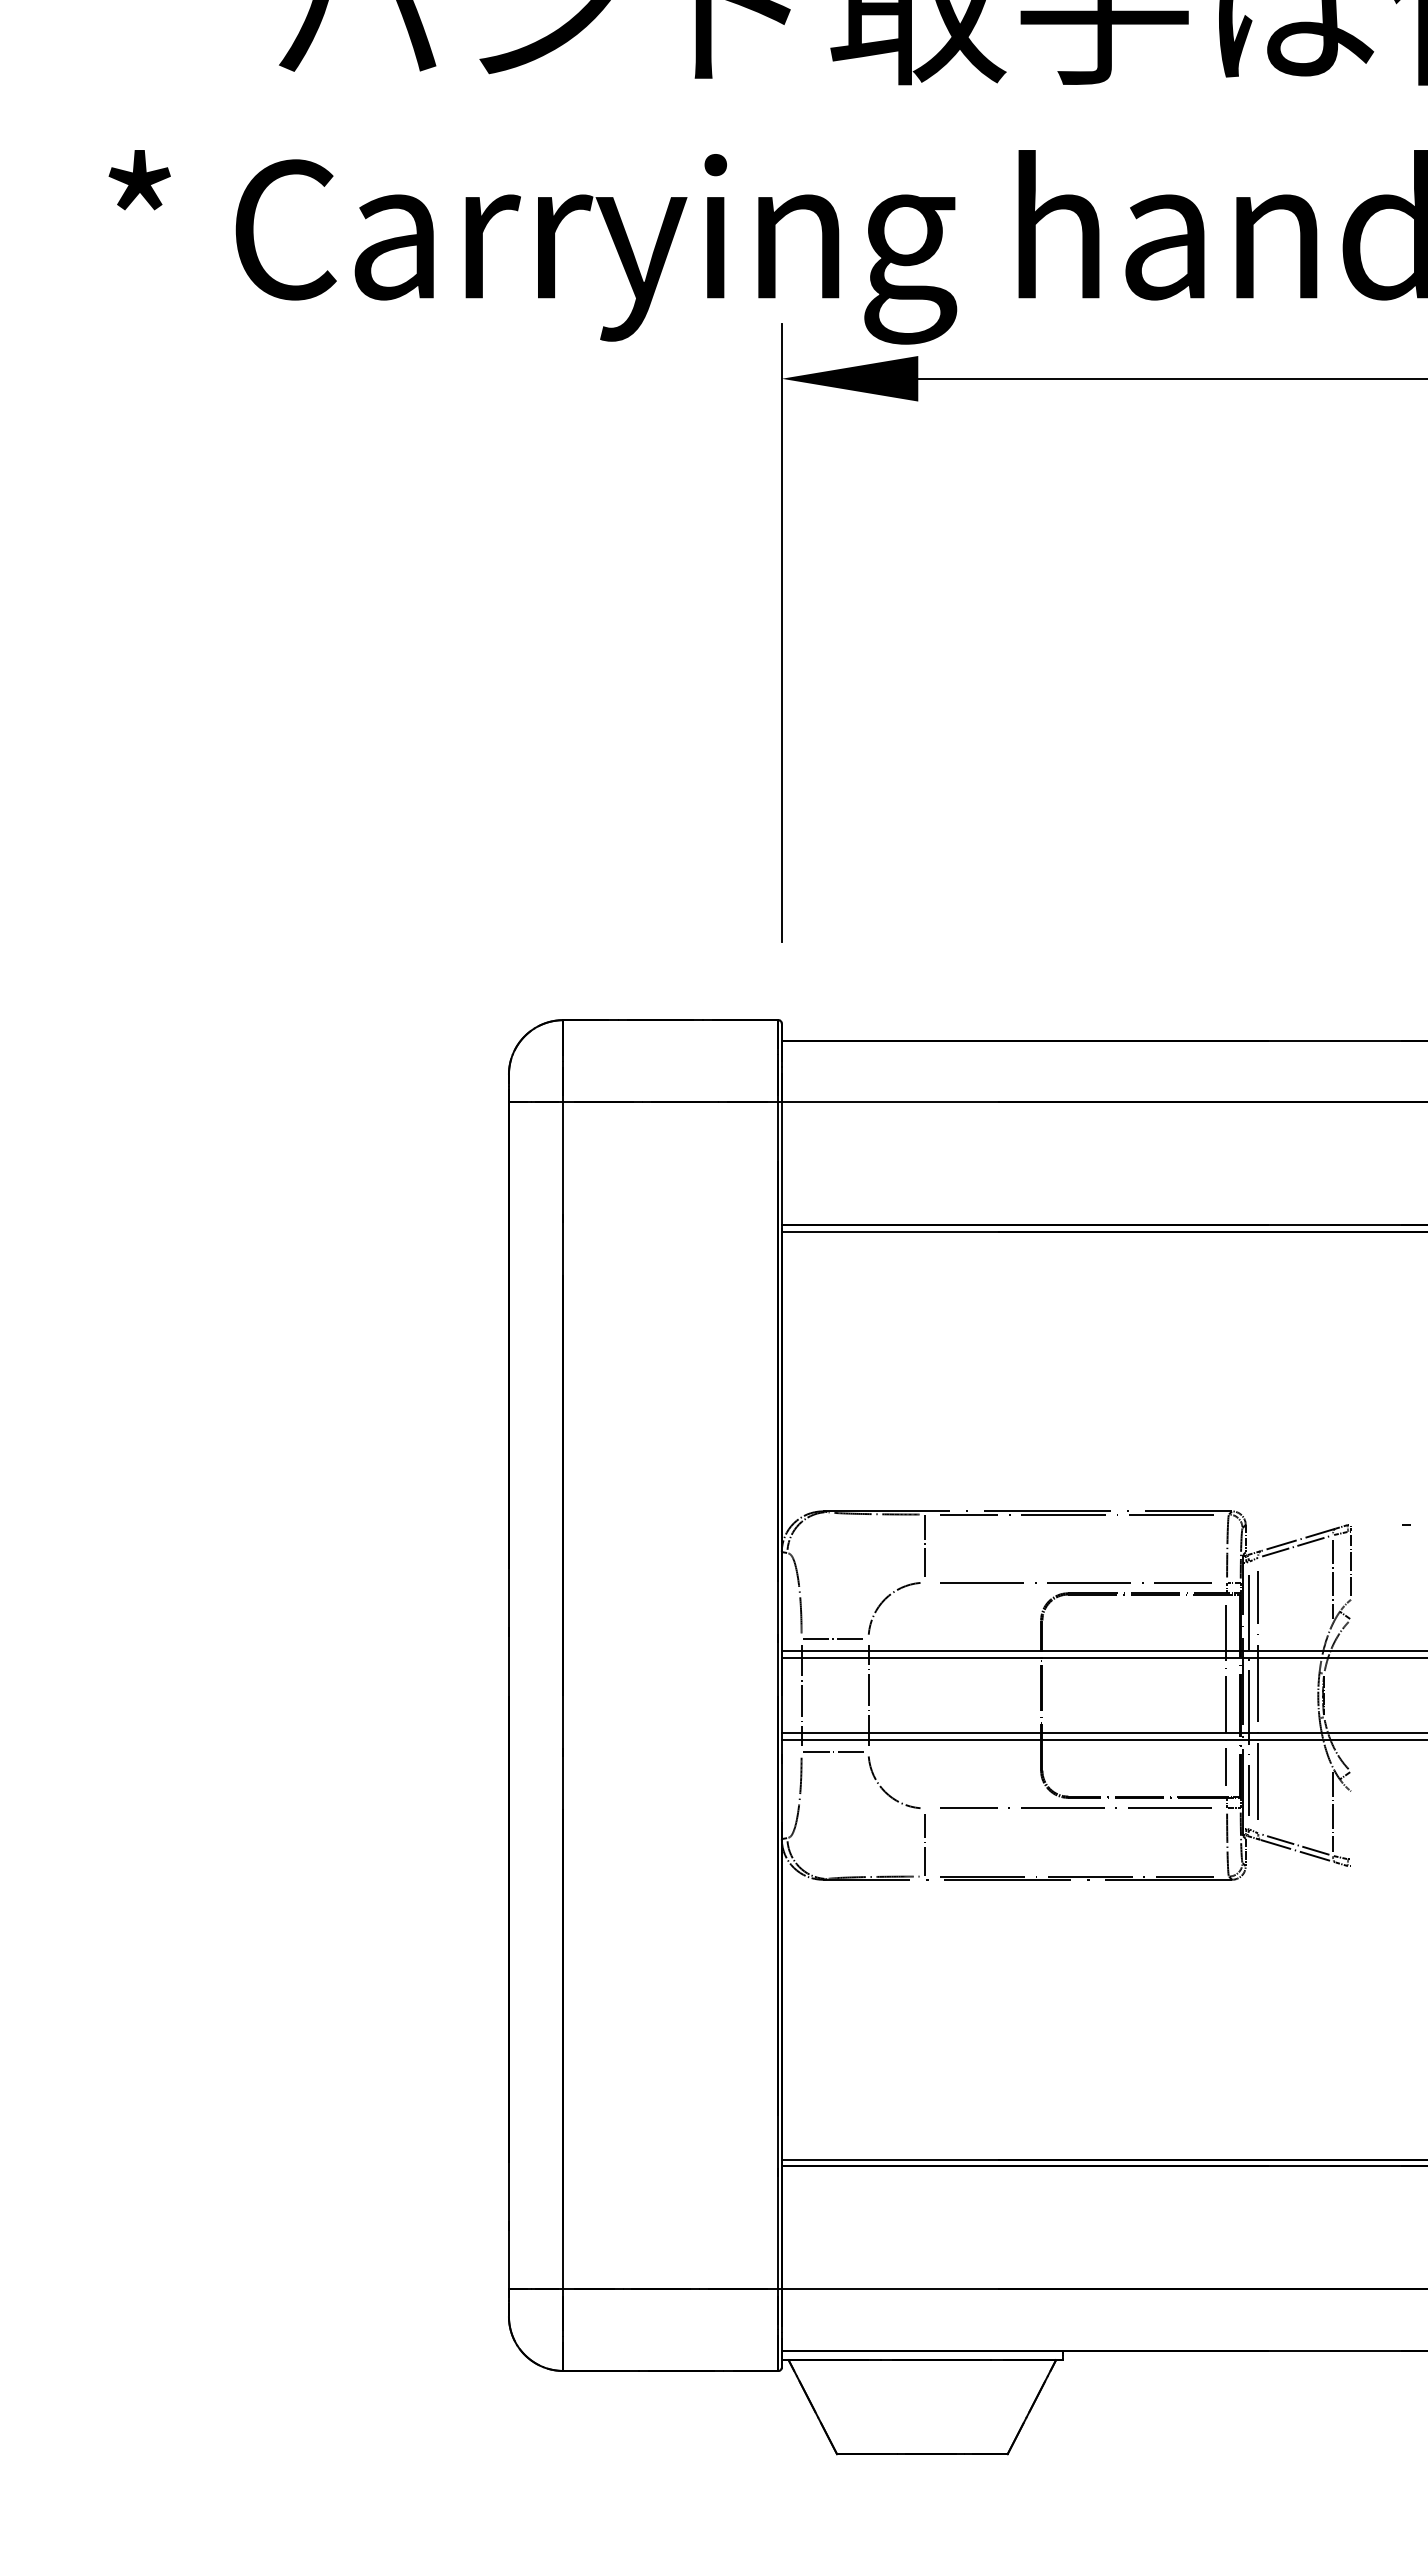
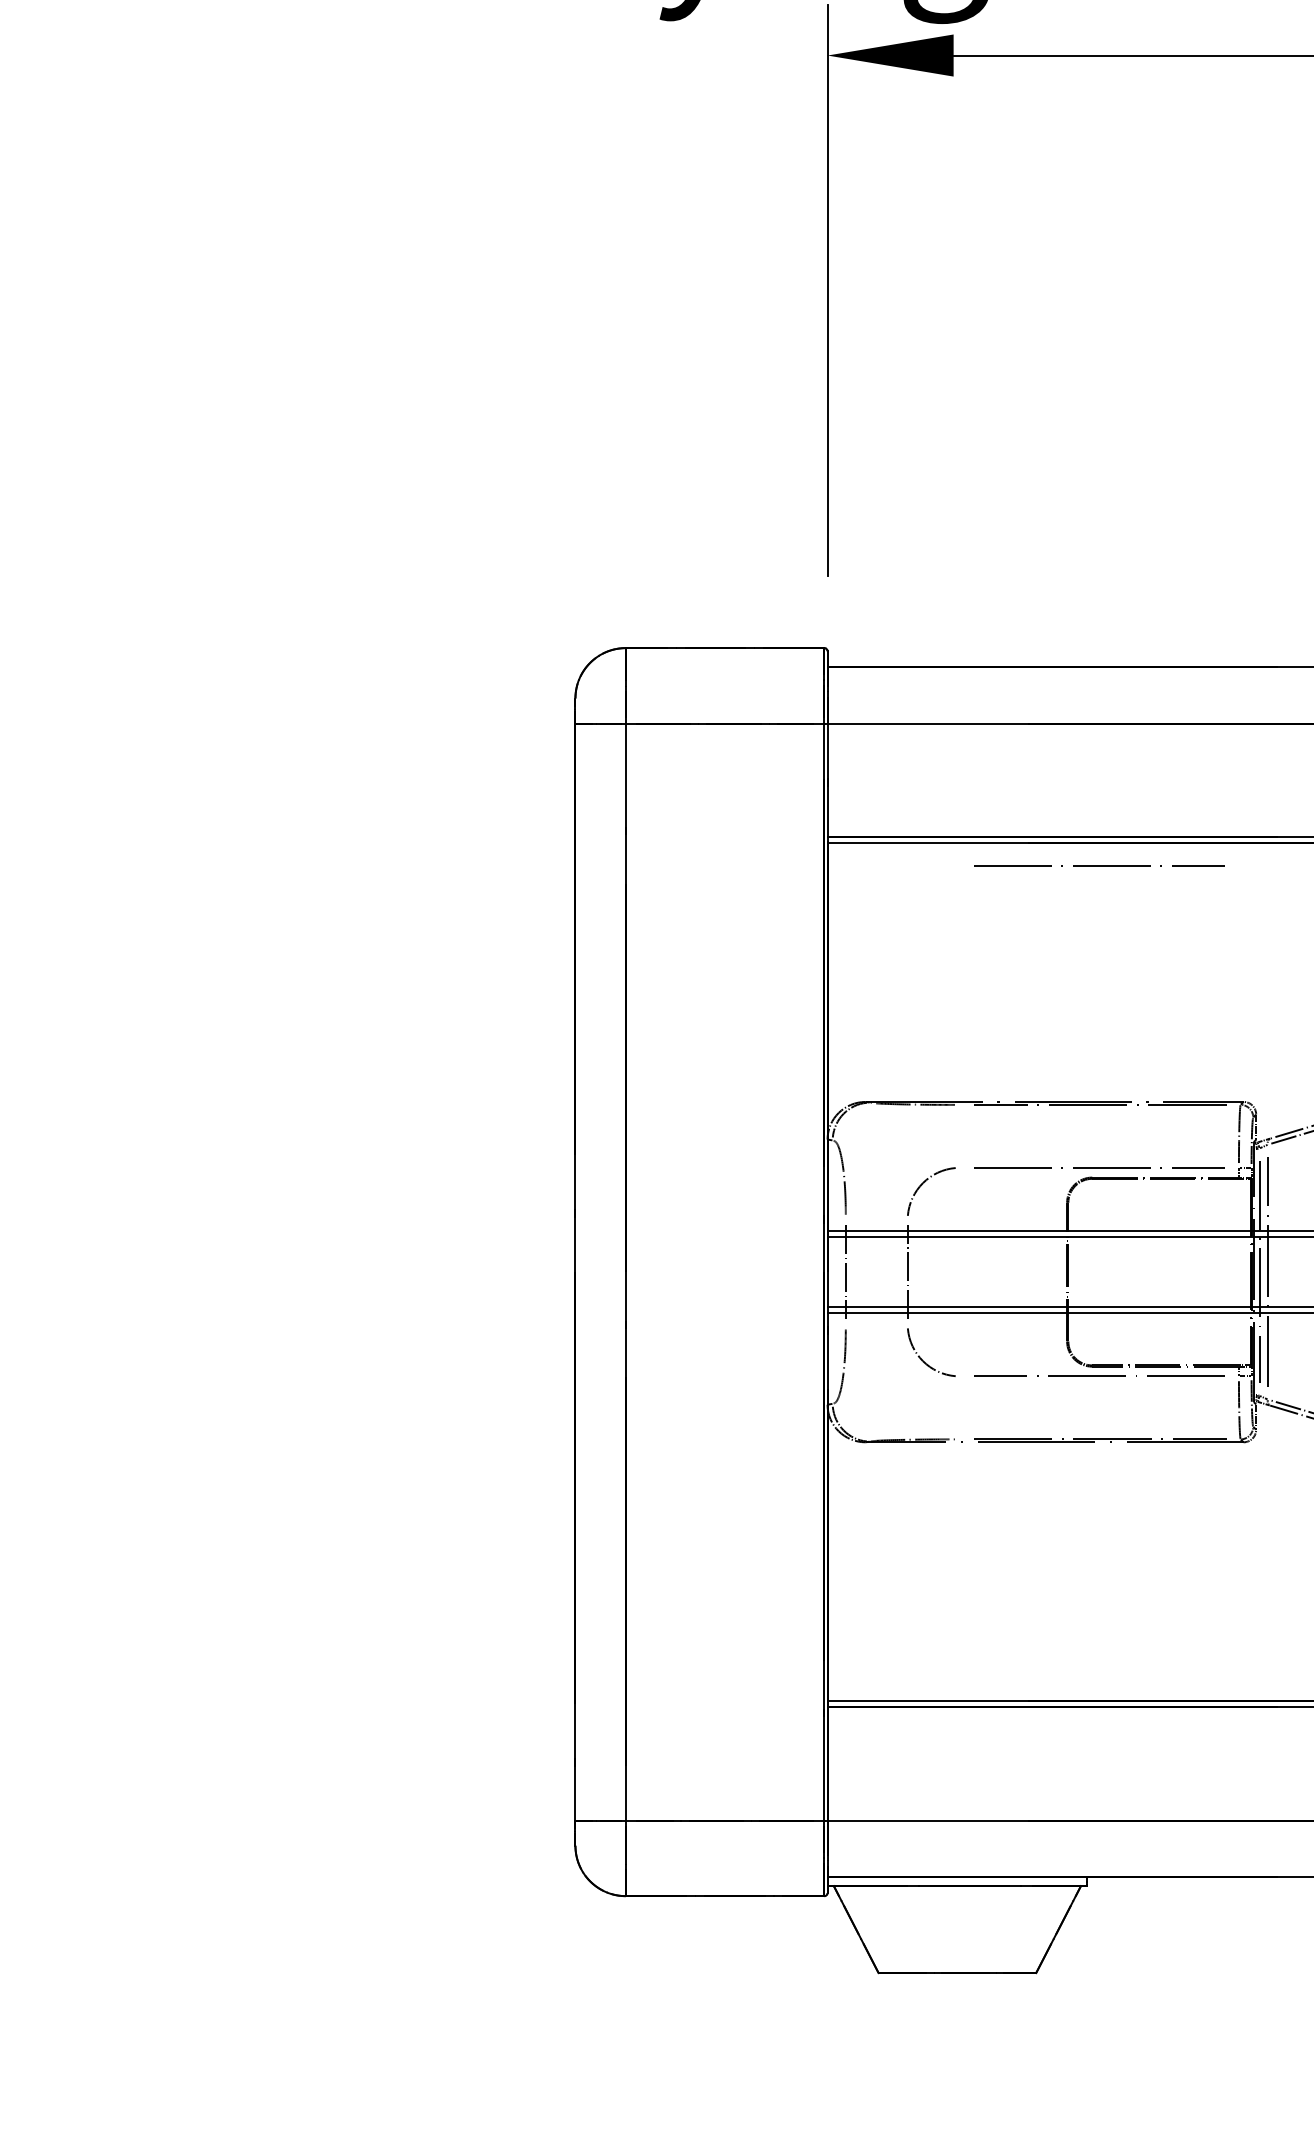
line: (1075, 1255) -> (1098, 865), added
line: (924, 1545) -> (959, 1133), removed
line: (832, 1639) -> (874, 1220), removed
line: (1226, 1695) -> (1238, 1272), removed
line: (832, 1752) -> (874, 1324), removed
line: (924, 1844) -> (959, 1409), removed

